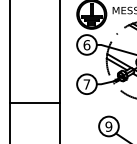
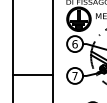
line: (34, 103) -> (32, 75), moved

